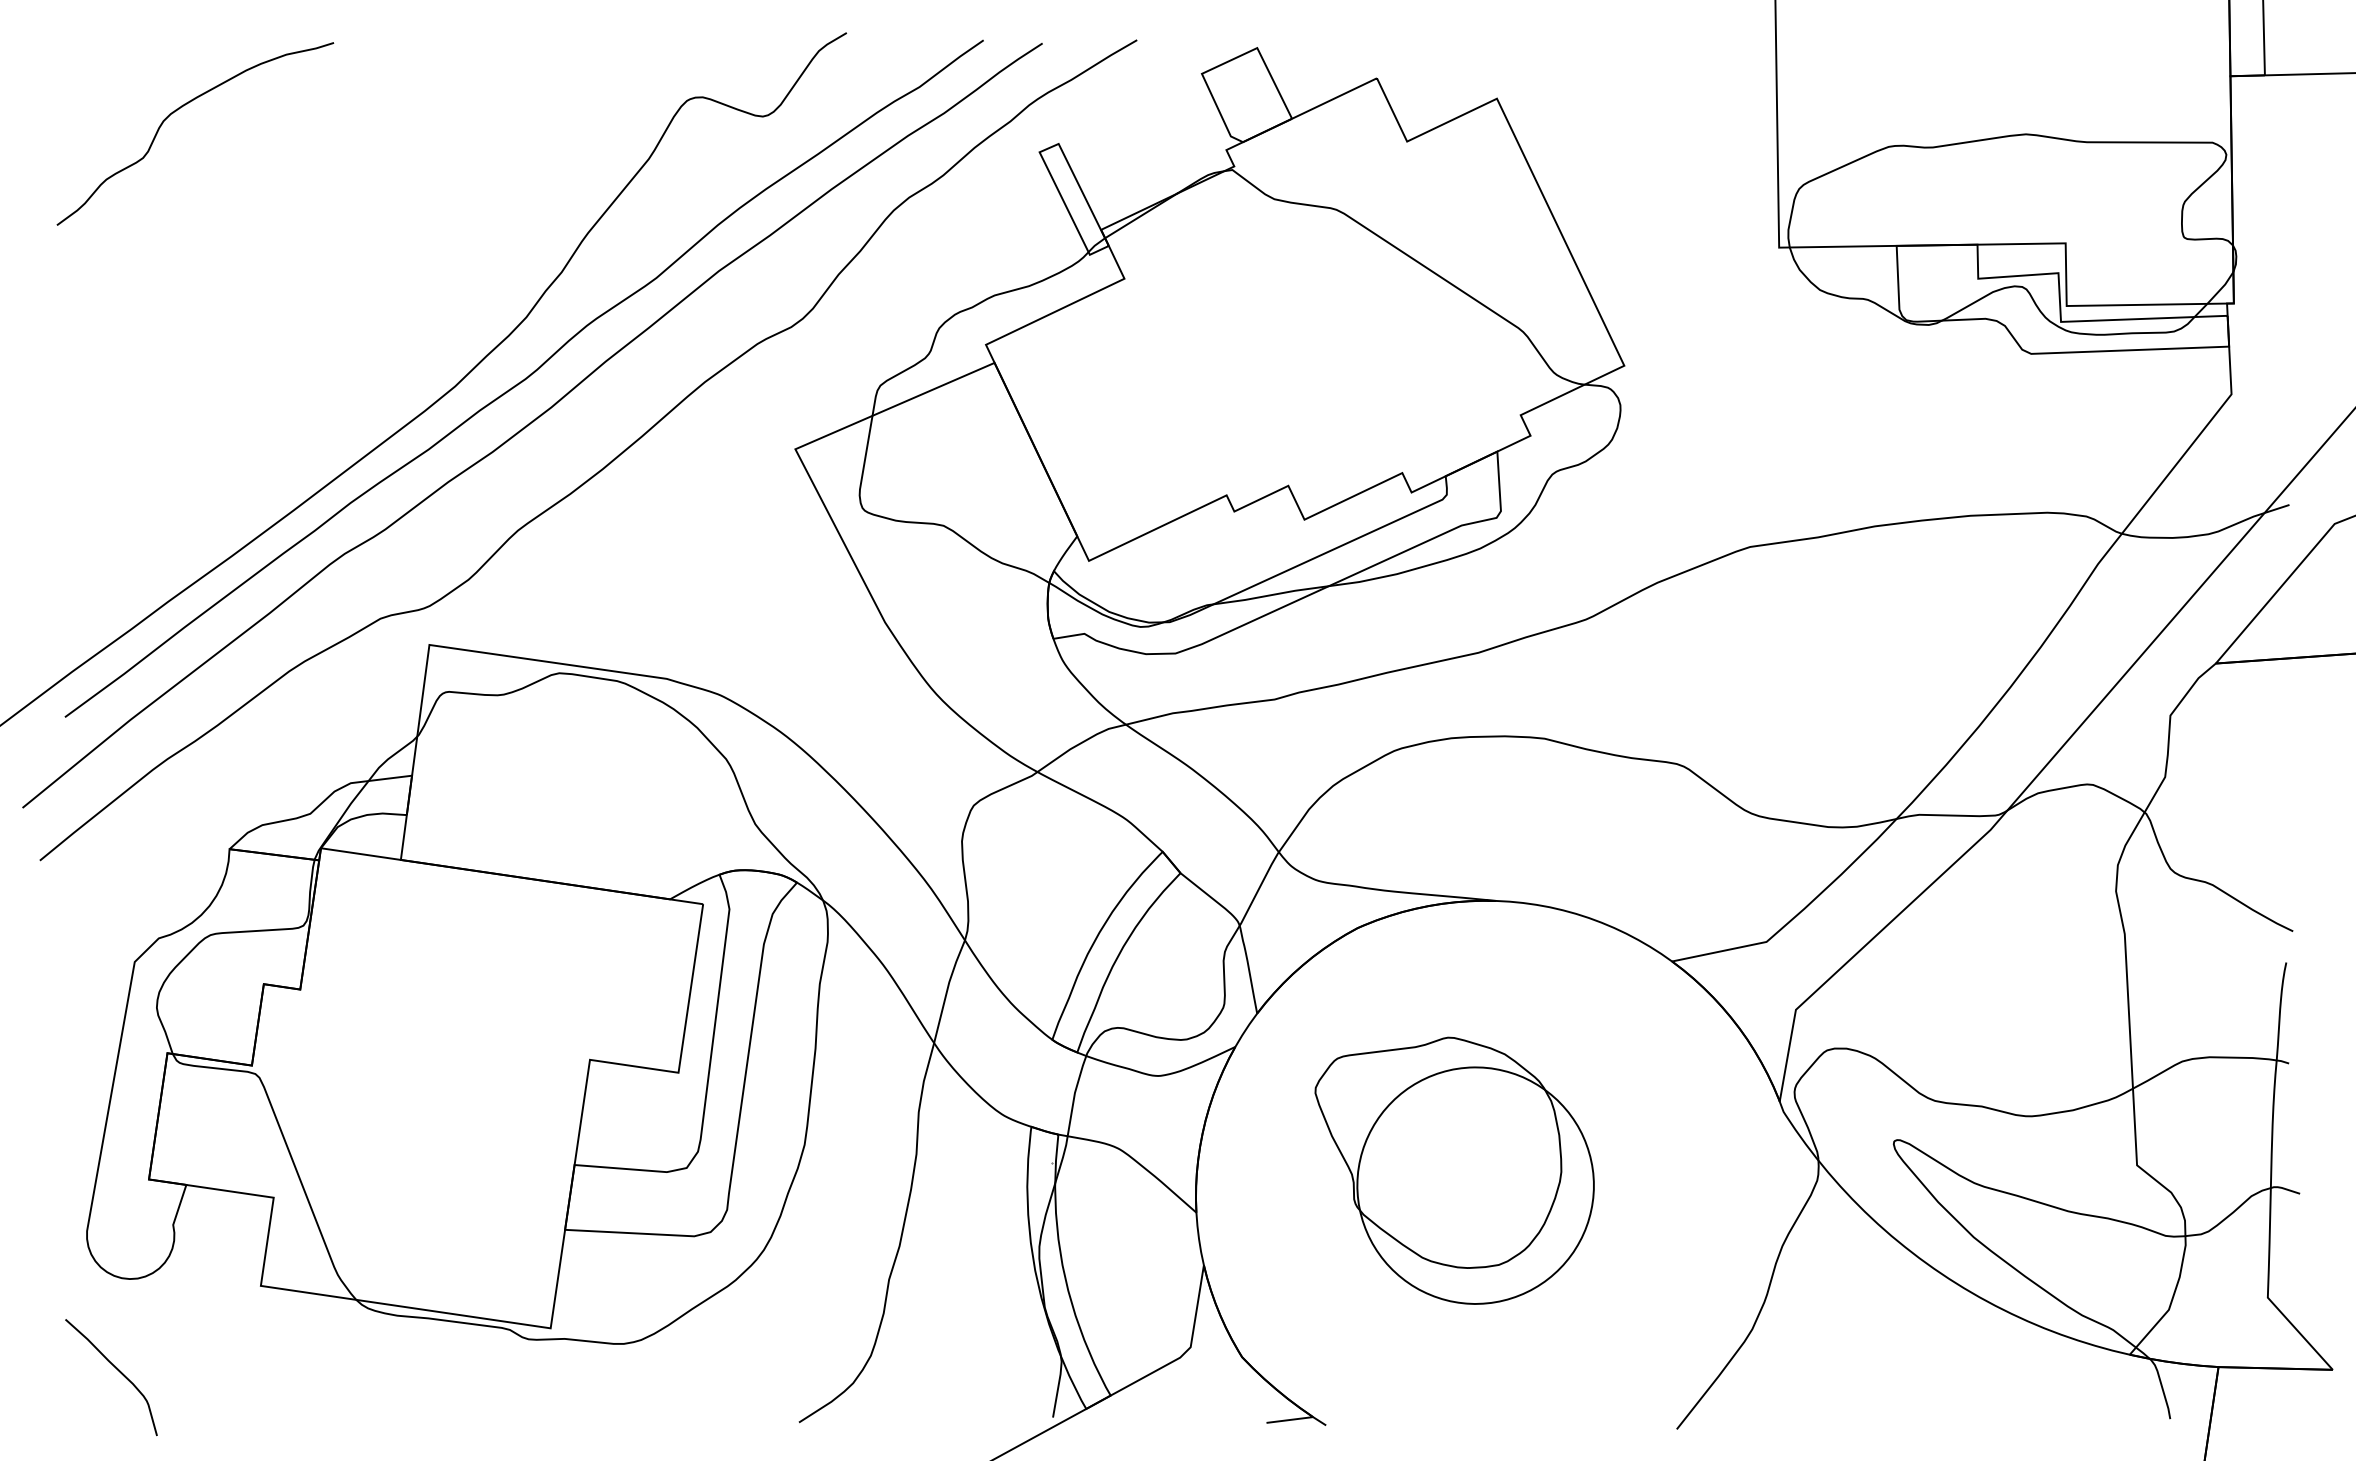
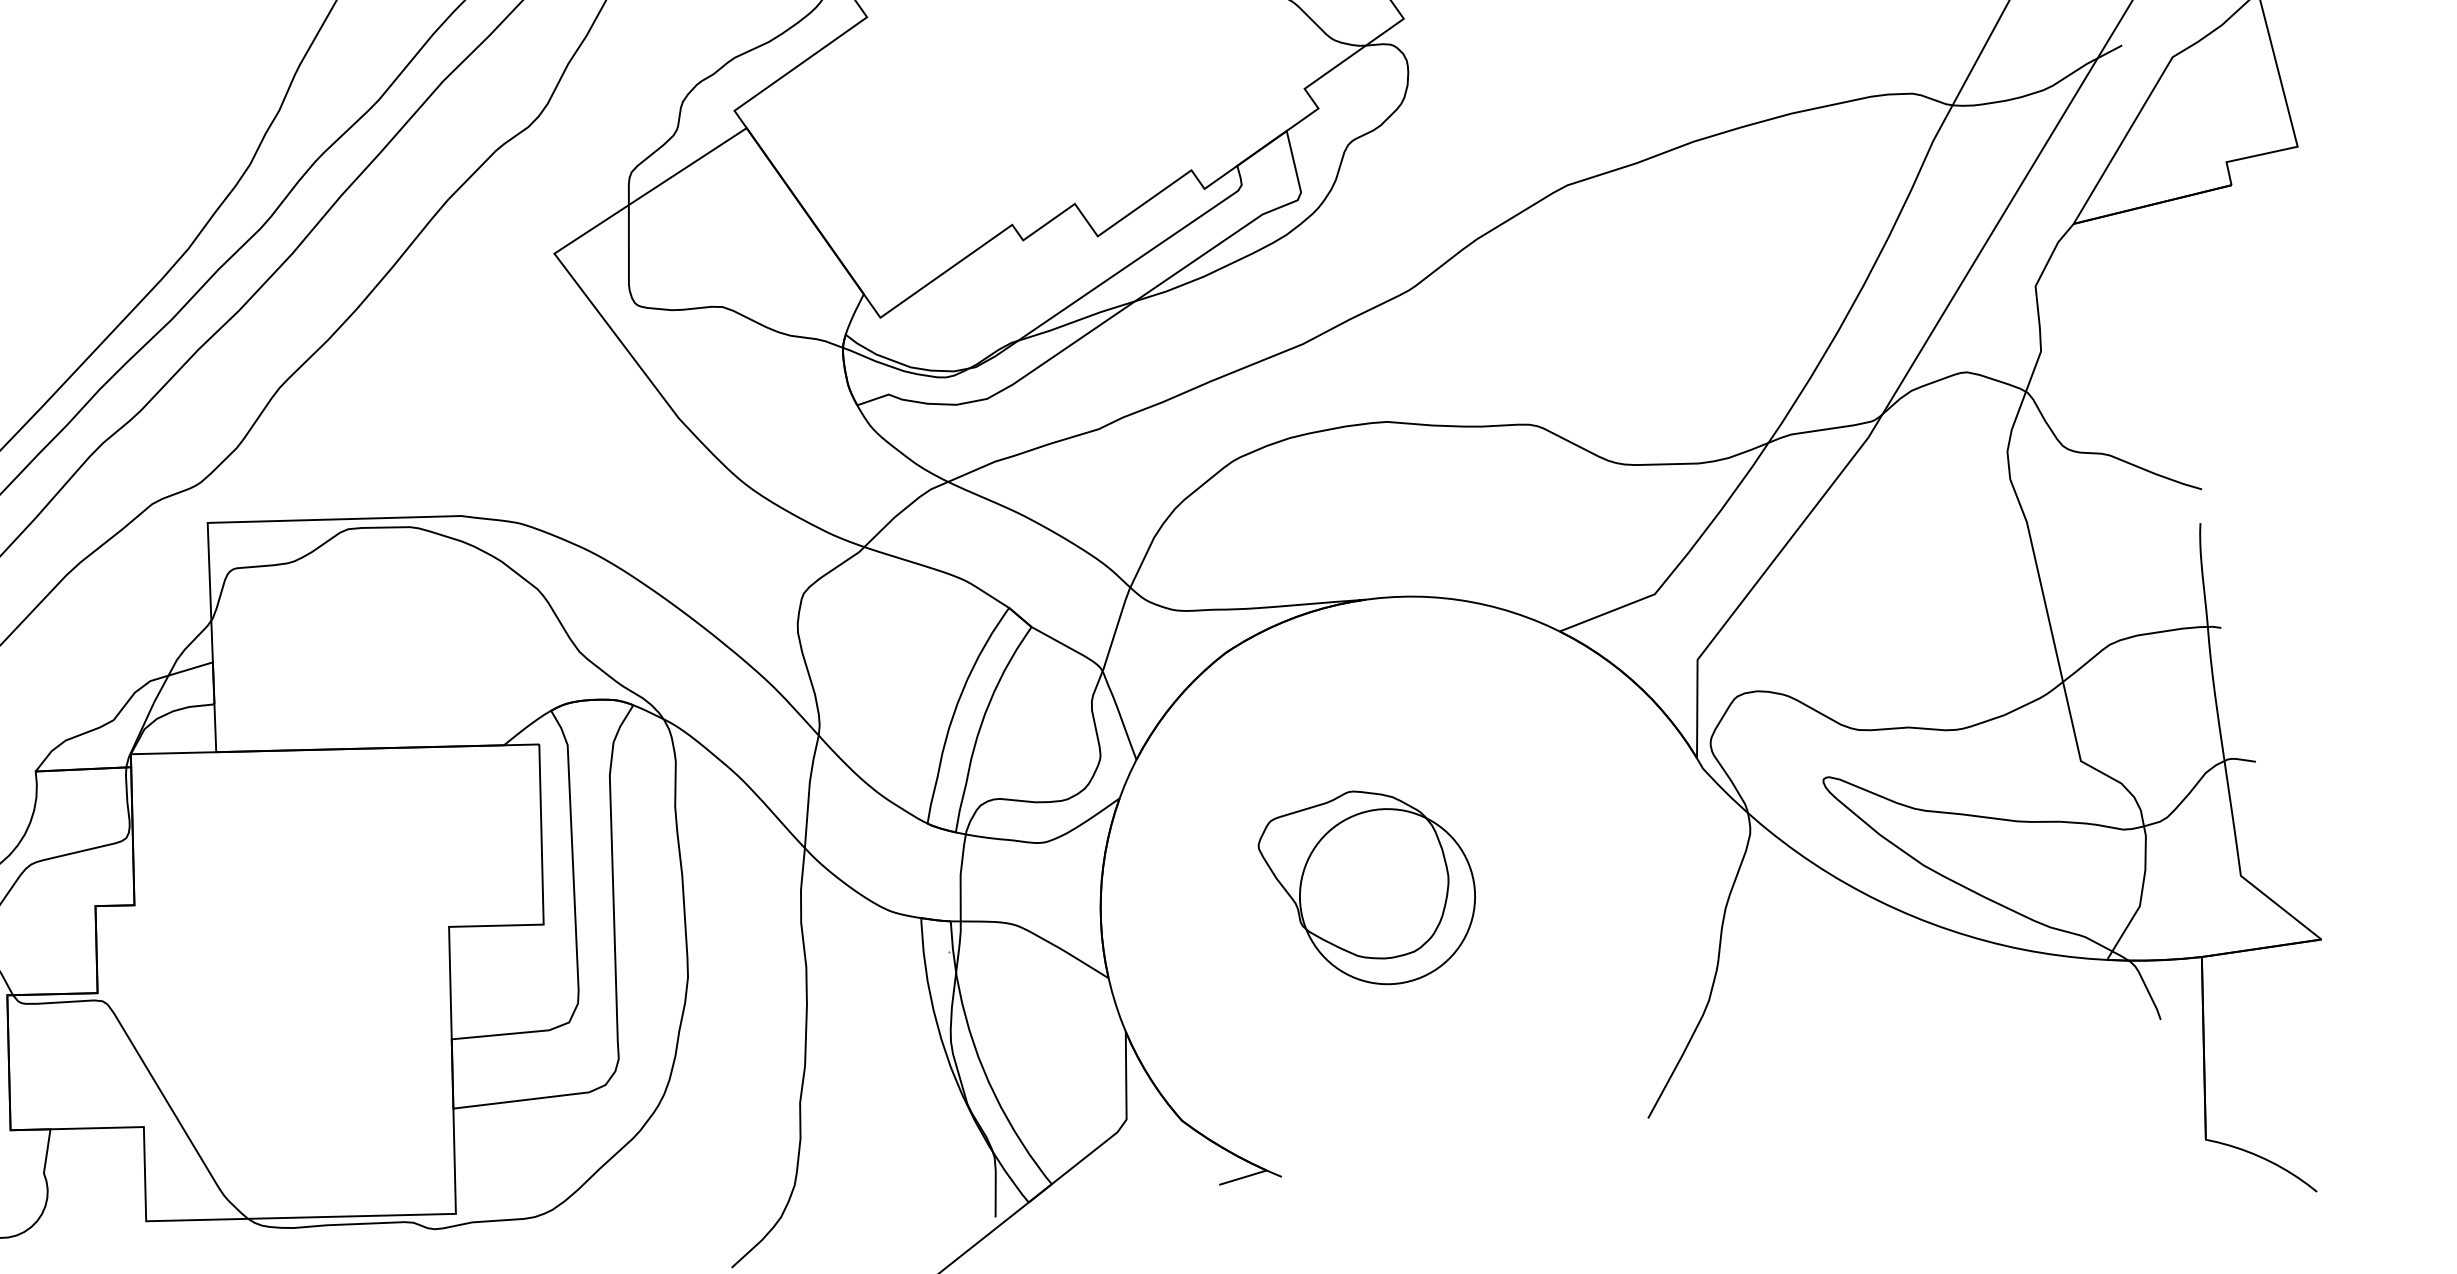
part: (1454, 1170) -> (1370, 888), size x0.7

